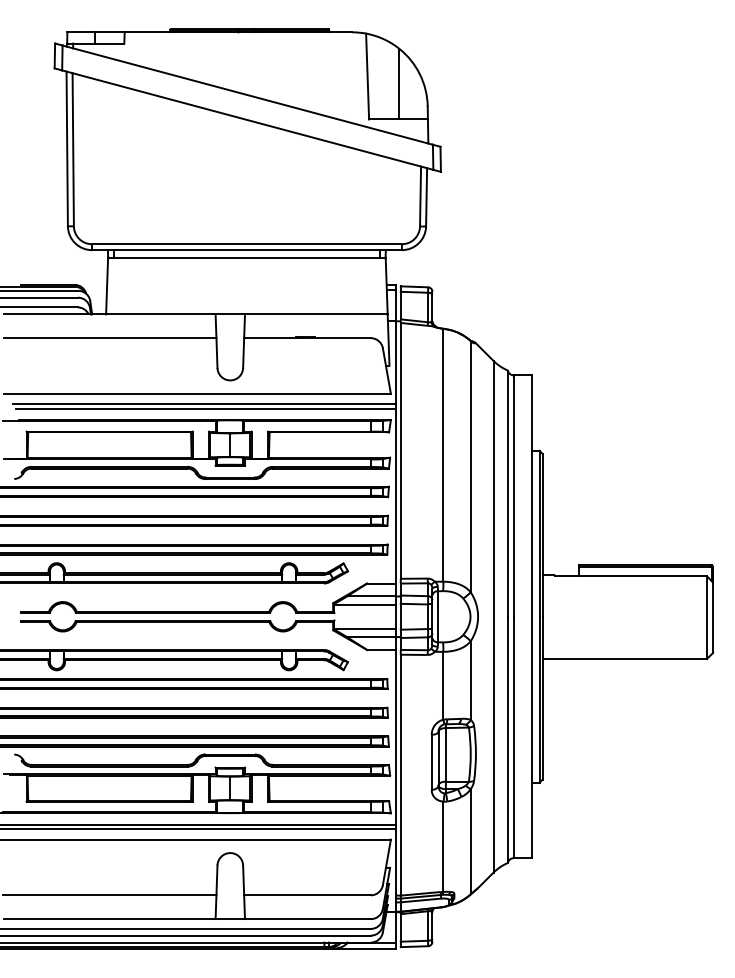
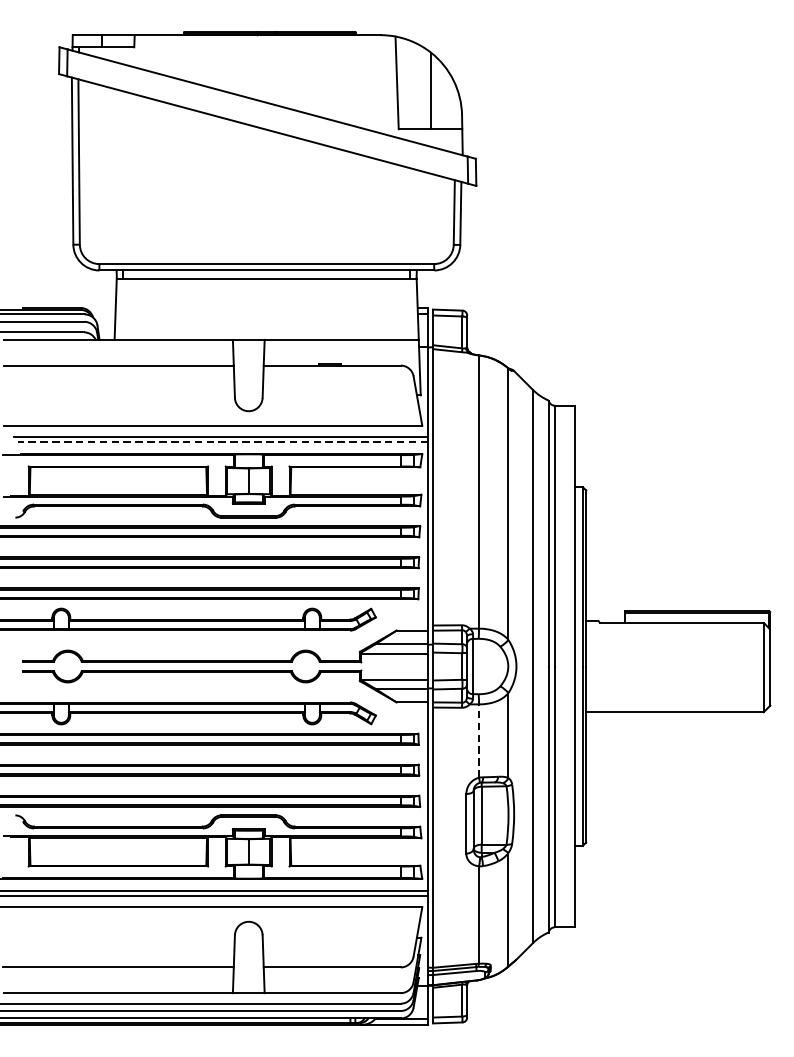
line: (206, 408) -> (223, 441), solid -> dashed
line: (443, 685) -> (479, 740), solid -> dashed

